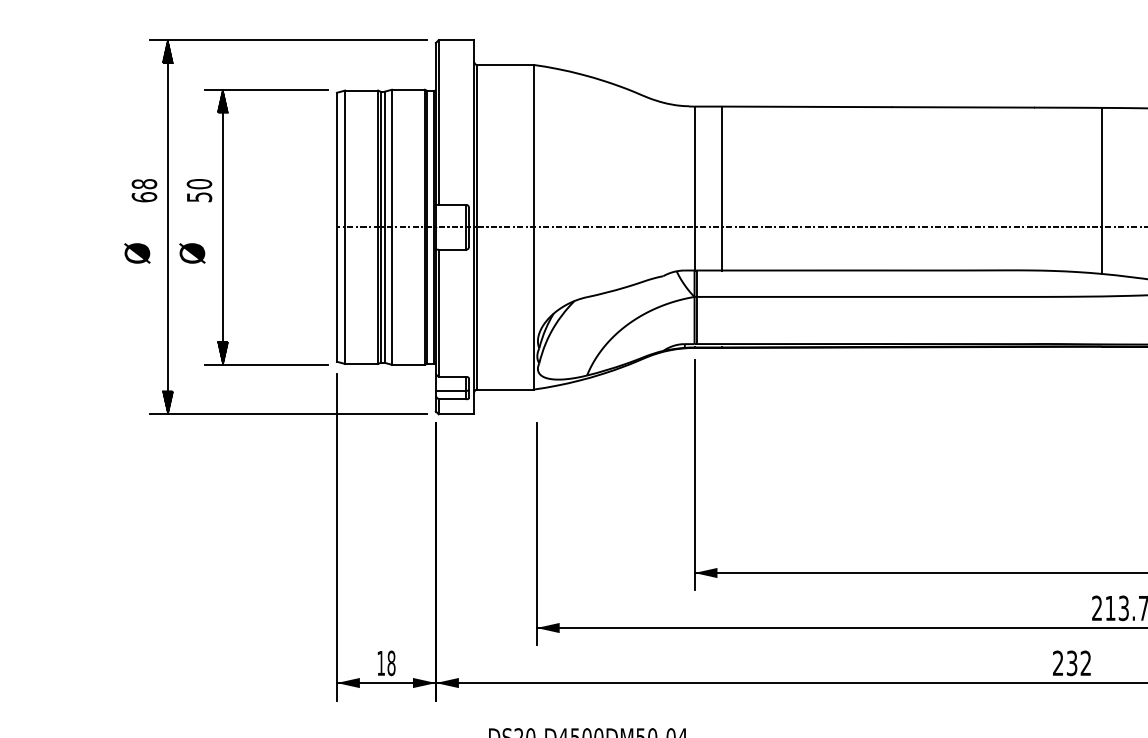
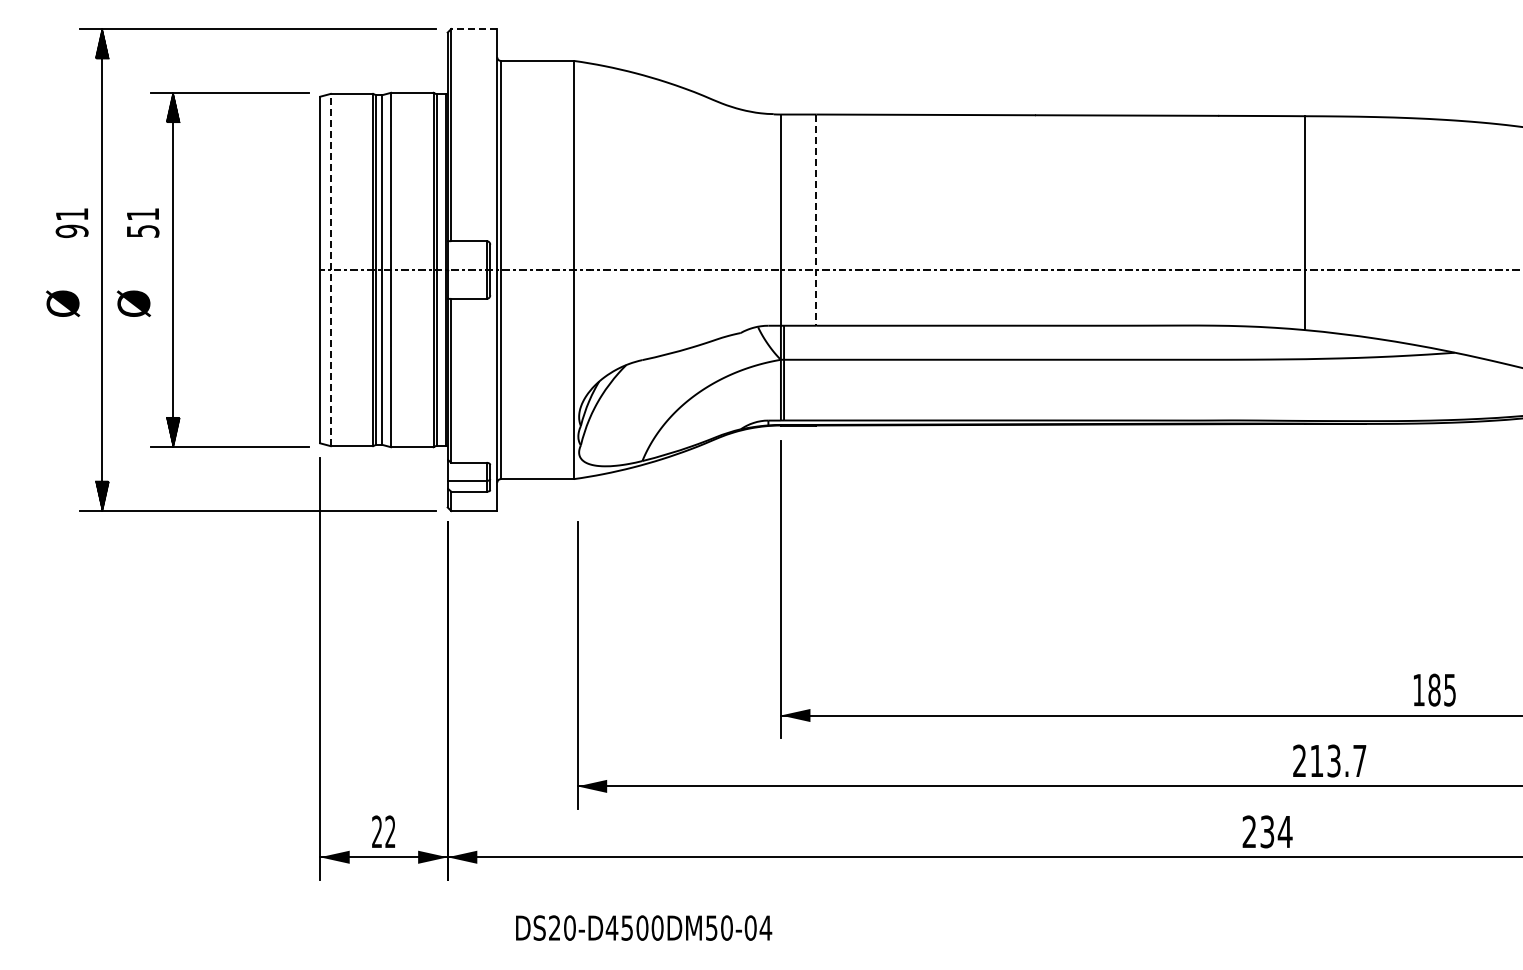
line: (455, 40) -> (473, 29), solid -> dashed
text: (199, 184) -> (142, 214), 50 -> 51
line: (722, 188) -> (816, 220), solid -> dashed
text: (143, 190) -> (71, 222), 68 -> 91
line: (344, 226) -> (330, 269), solid -> dashed
text: (386, 663) -> (383, 831), 18 -> 22
text: (1085, 663) -> (1284, 831), 232 -> 234

